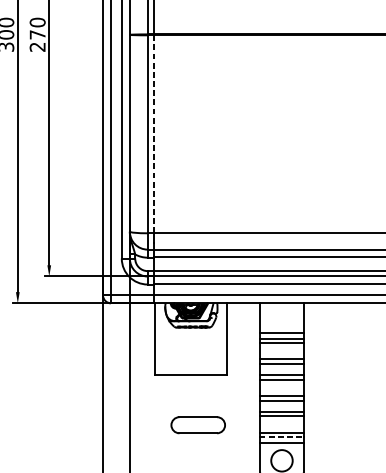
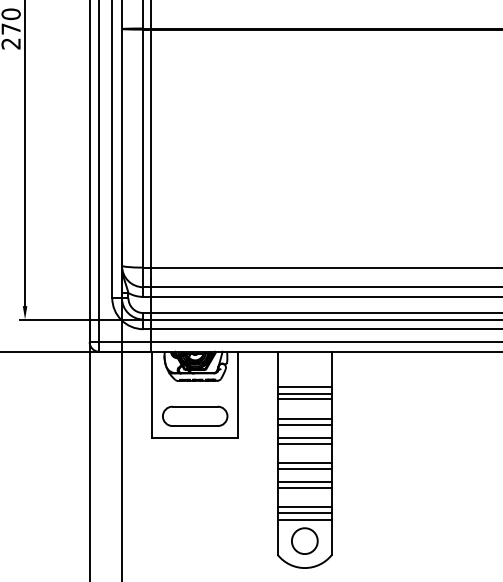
line: (154, 134) -> (151, 148), dashed -> solid
part: (198, 424) -> (195, 415), moved
line: (281, 436) -> (304, 512), dashed -> solid

